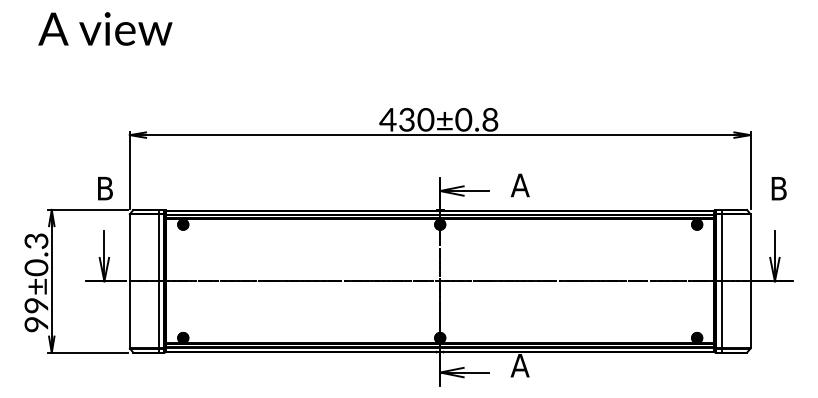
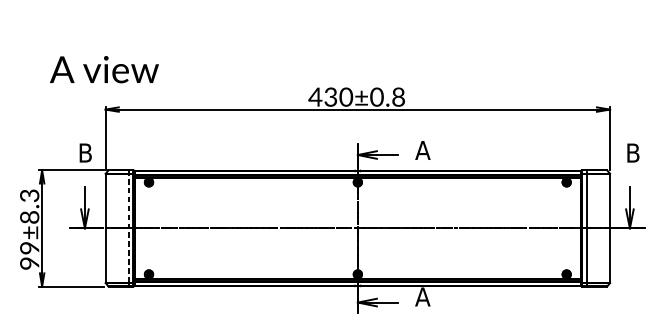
text: (105, 28) -> (104, 69), moved
text: (36, 267) -> (29, 217), 99±0.3 -> 99±8.3
line: (158, 281) -> (128, 228), solid -> dashed

